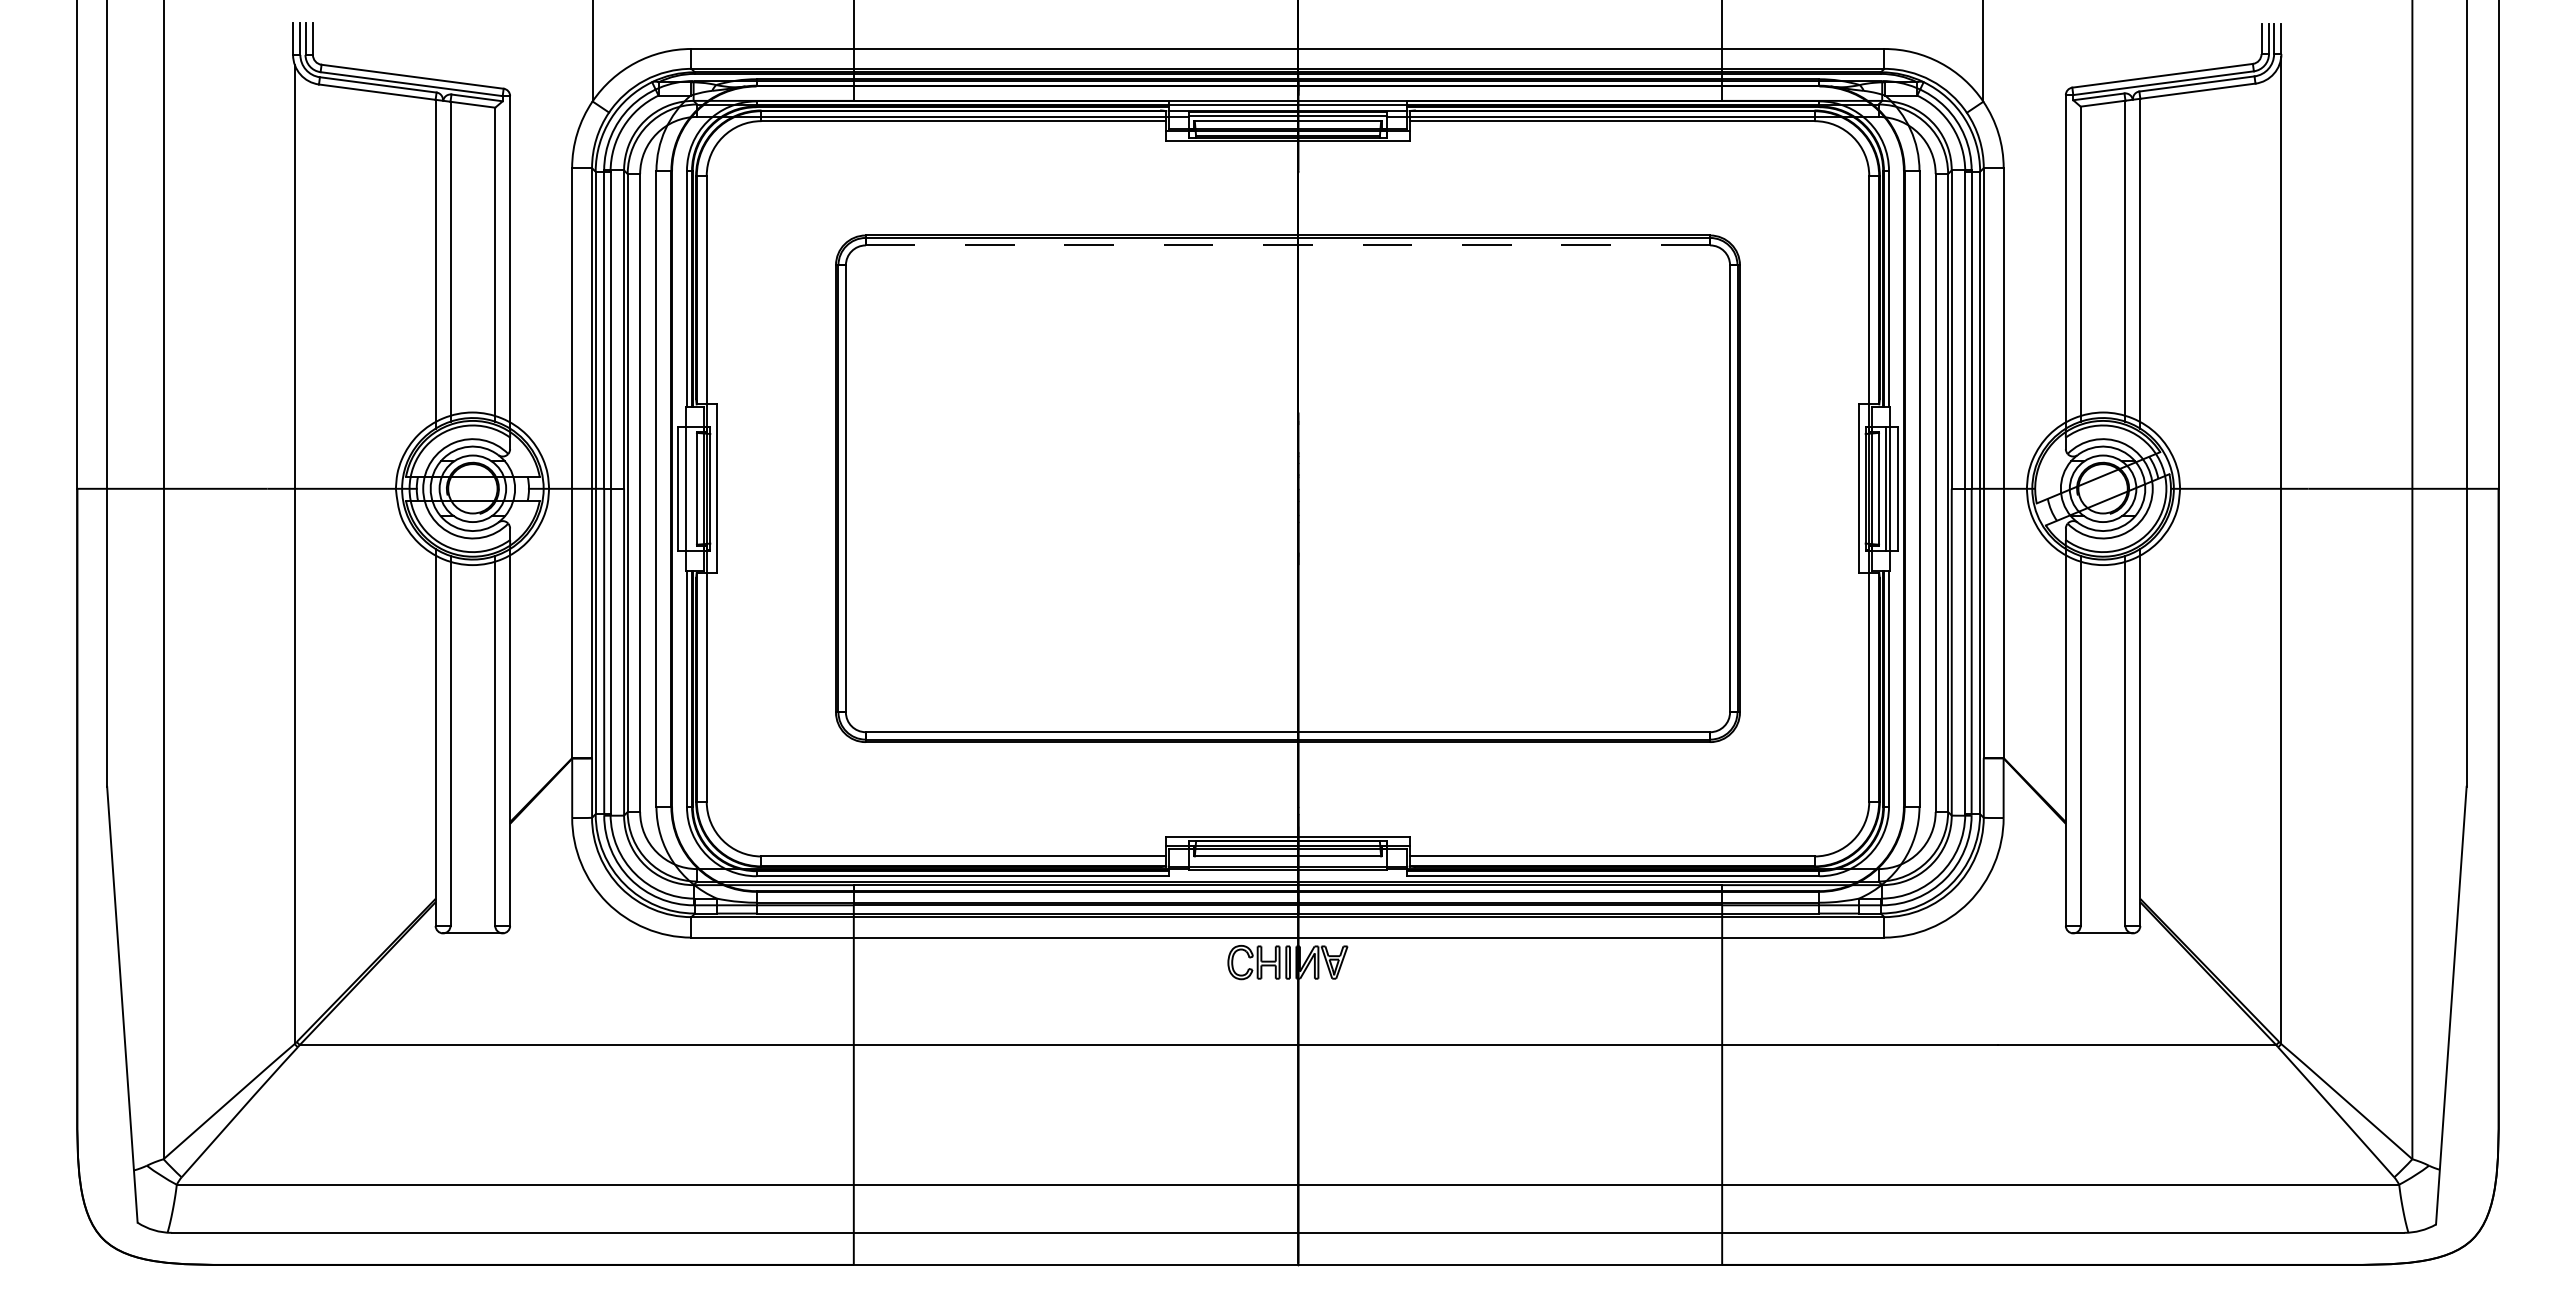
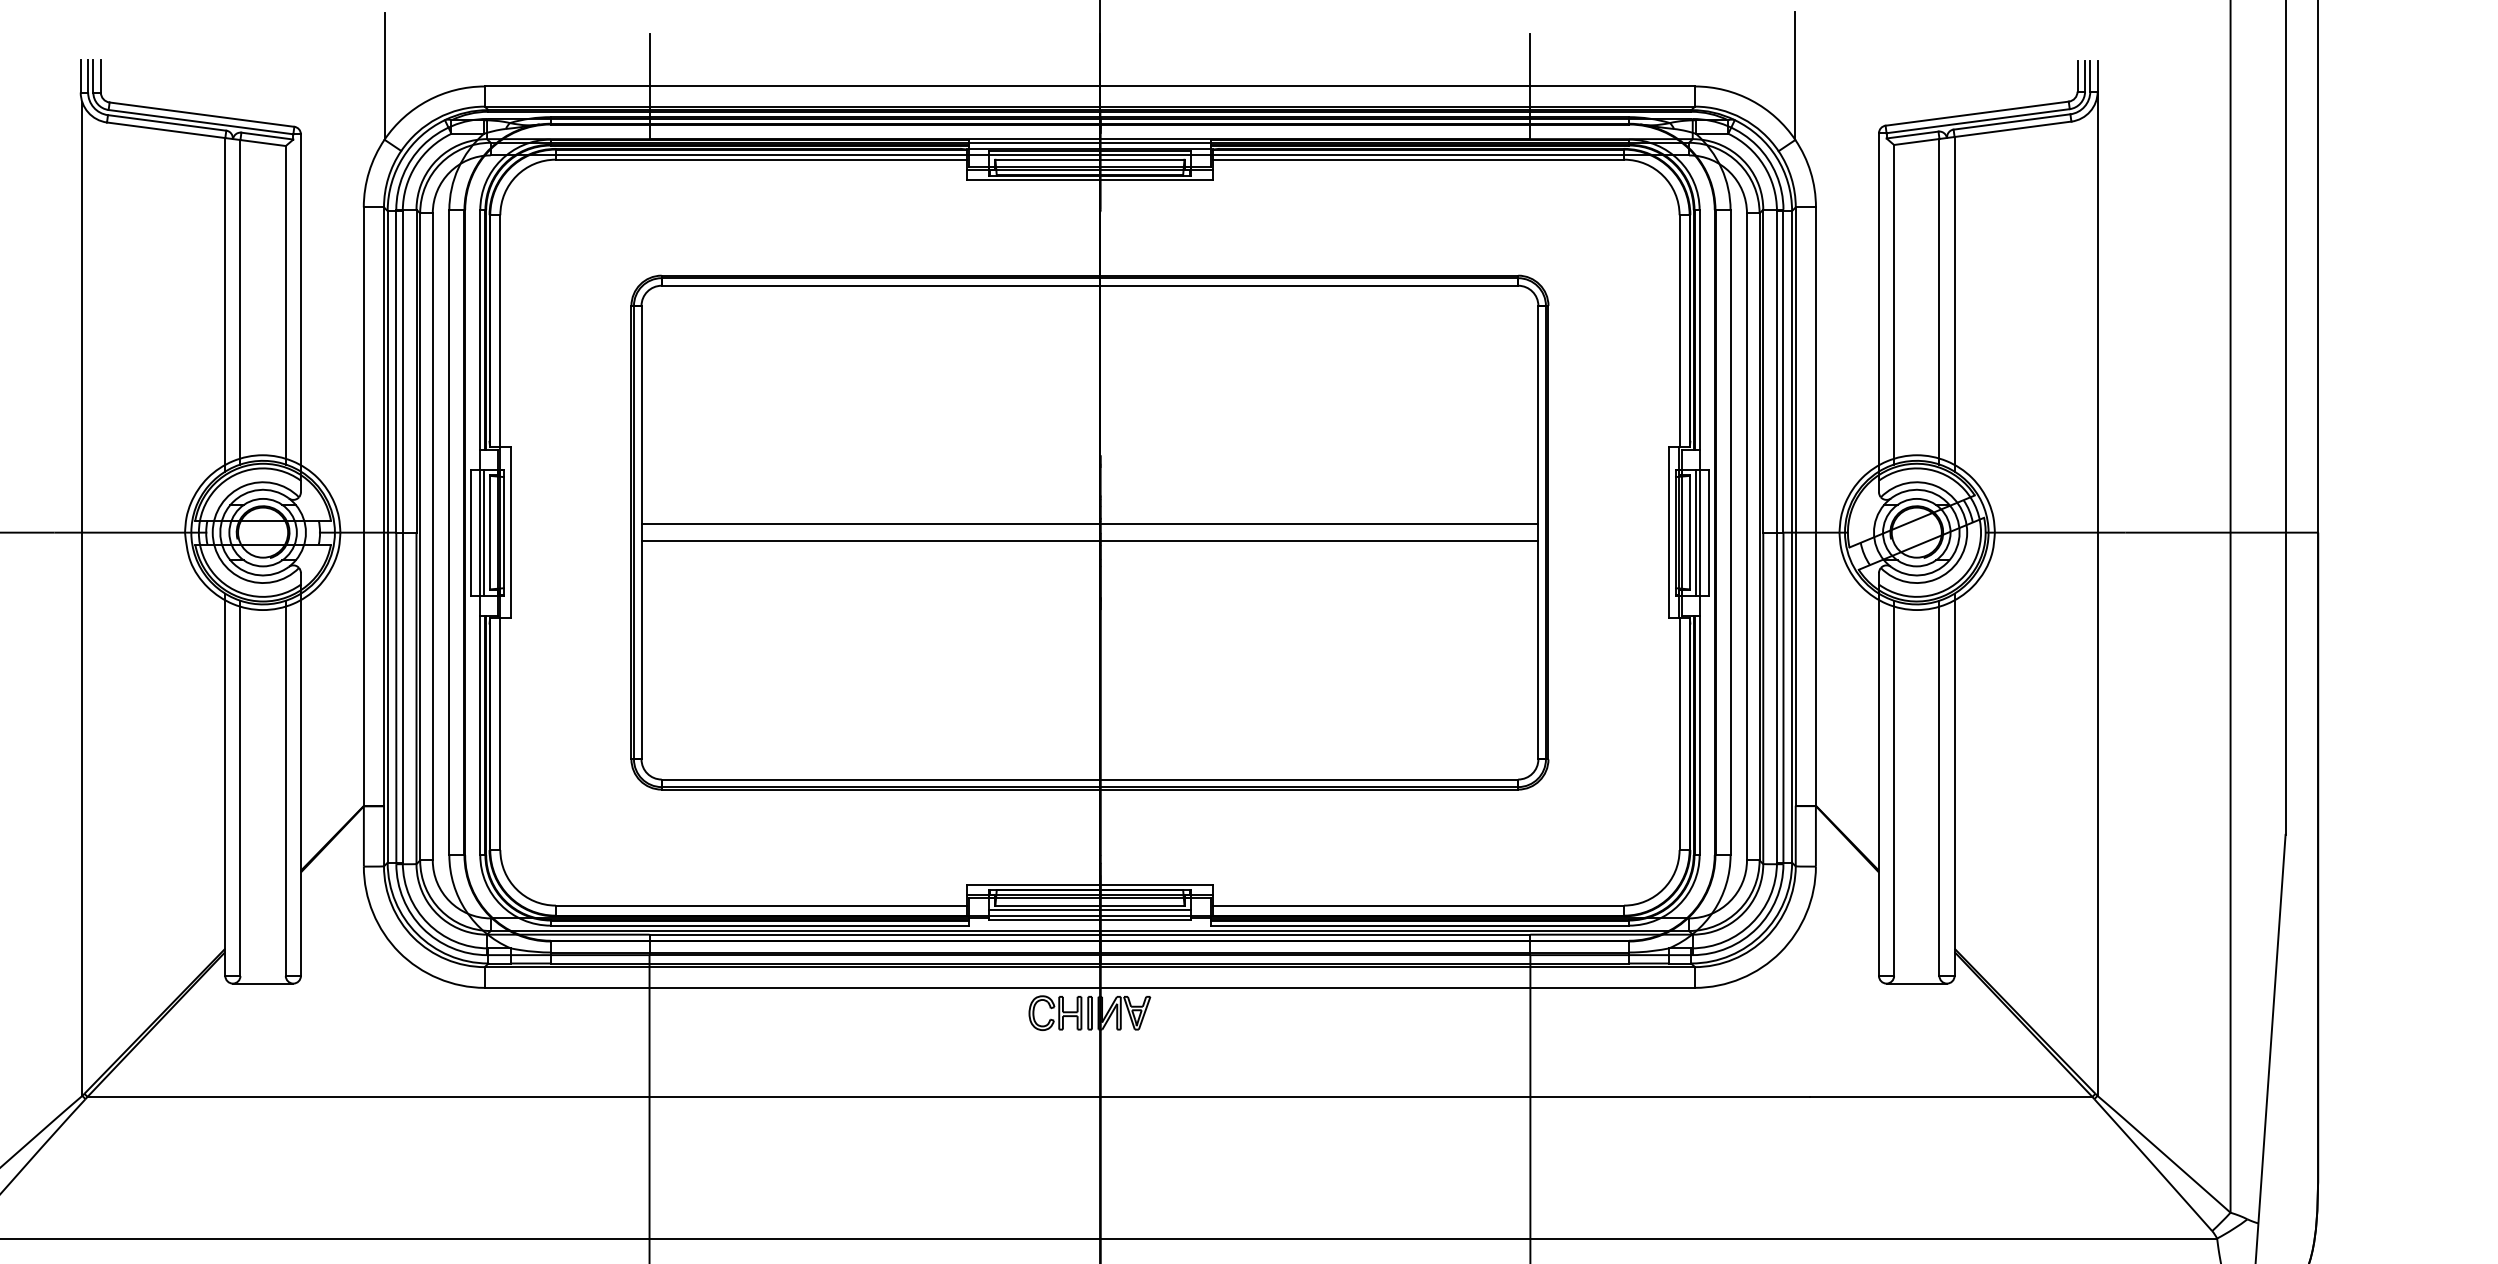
line: (1288, 245) -> (1090, 285), dashed -> solid
line: (1287, 480) -> (1089, 524), added
line: (690, 488) -> (483, 532), added
line: (1287, 497) -> (1089, 541), added
line: (1287, 861) -> (1089, 910), added

